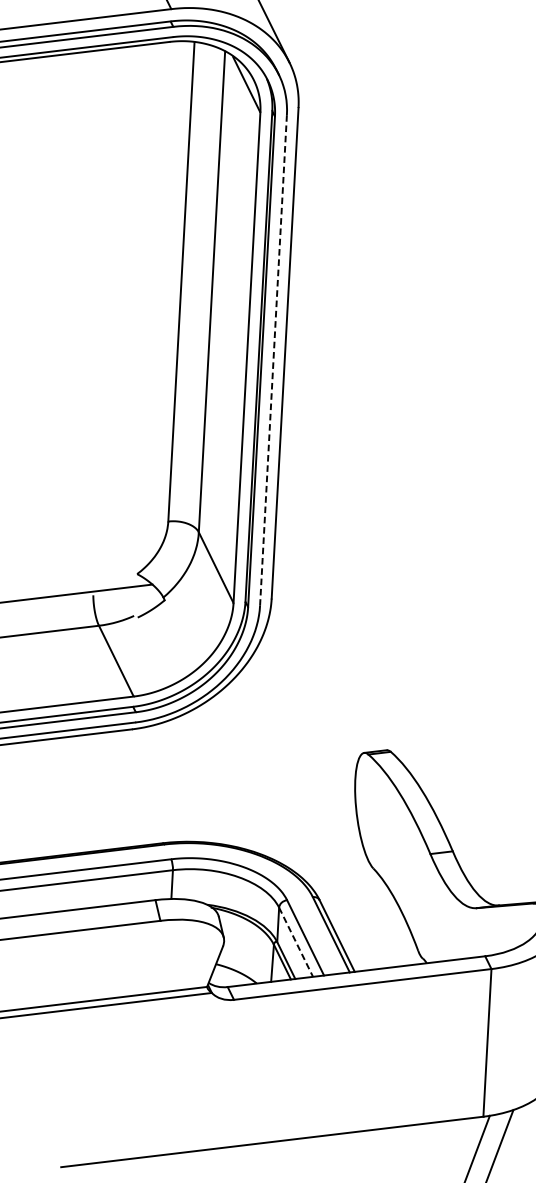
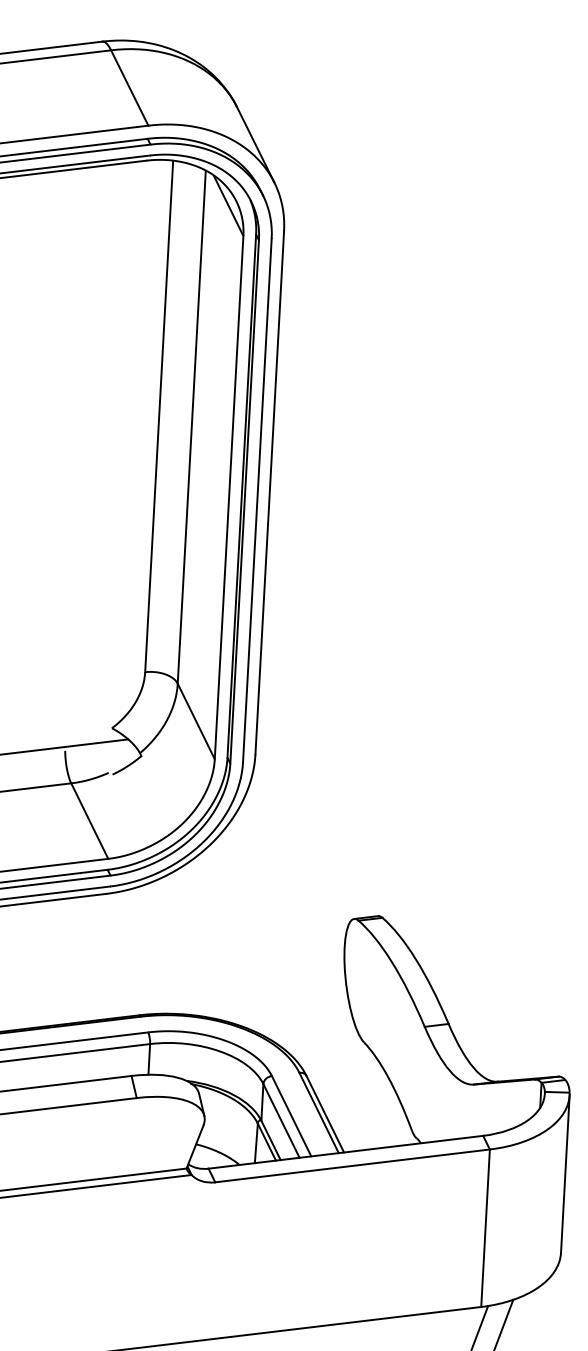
line: (273, 360) -> (257, 500), dashed -> solid
line: (296, 942) -> (281, 1121), dashed -> solid

